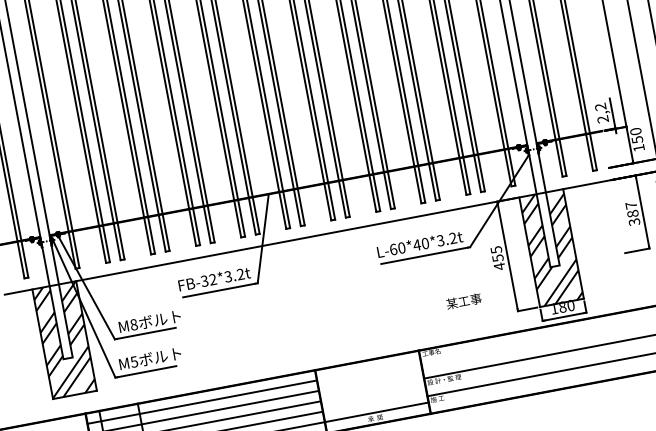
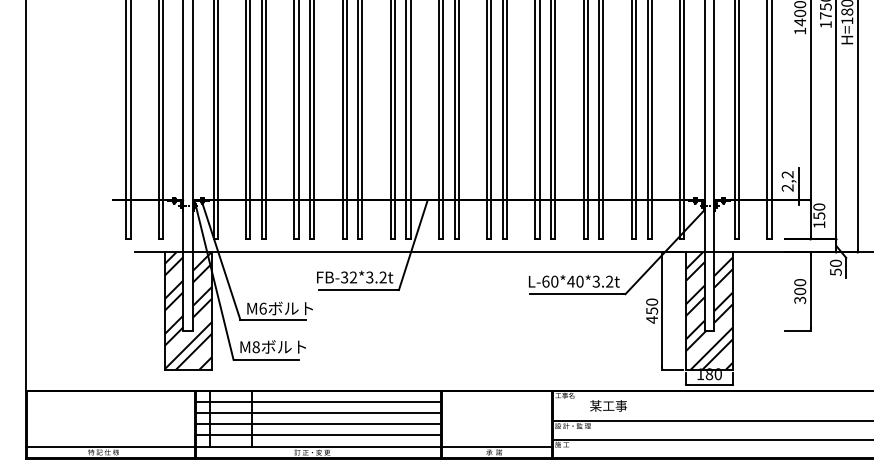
text: (632, 210) -> (800, 287), 387 -> 300
text: (496, 249) -> (652, 301), 455 -> 450
text: (463, 300) -> (608, 405), moved
text: (133, 324) -> (262, 308), M8 -> M6
text: (133, 362) -> (255, 347), M5 -> M8

